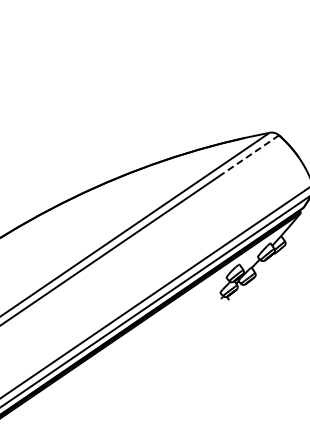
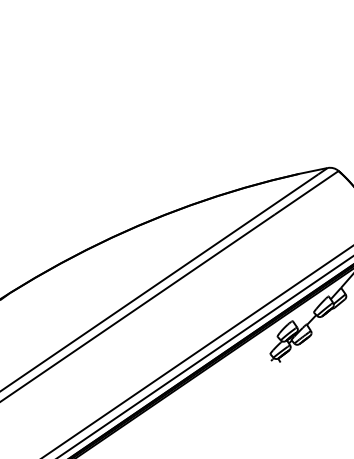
line: (251, 154) -> (306, 193), dashed -> solid

